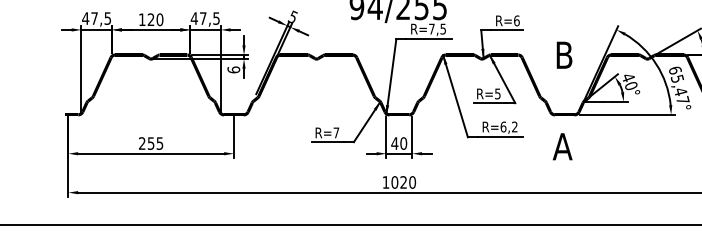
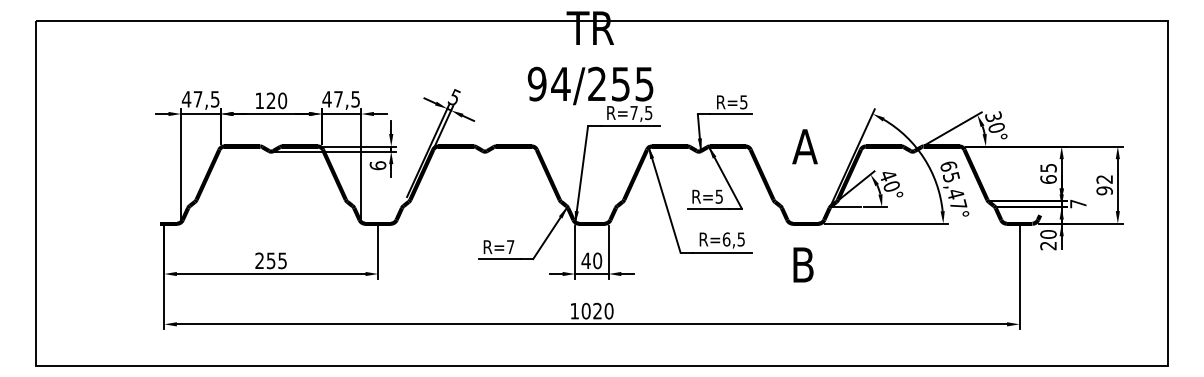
text: (516, 21) -> (743, 102), R=6 -> R=5
text: (563, 55) -> (804, 146), B -> A
text: (514, 127) -> (740, 239), R=6,2 -> R=6,5
text: (562, 146) -> (802, 264), A -> B

